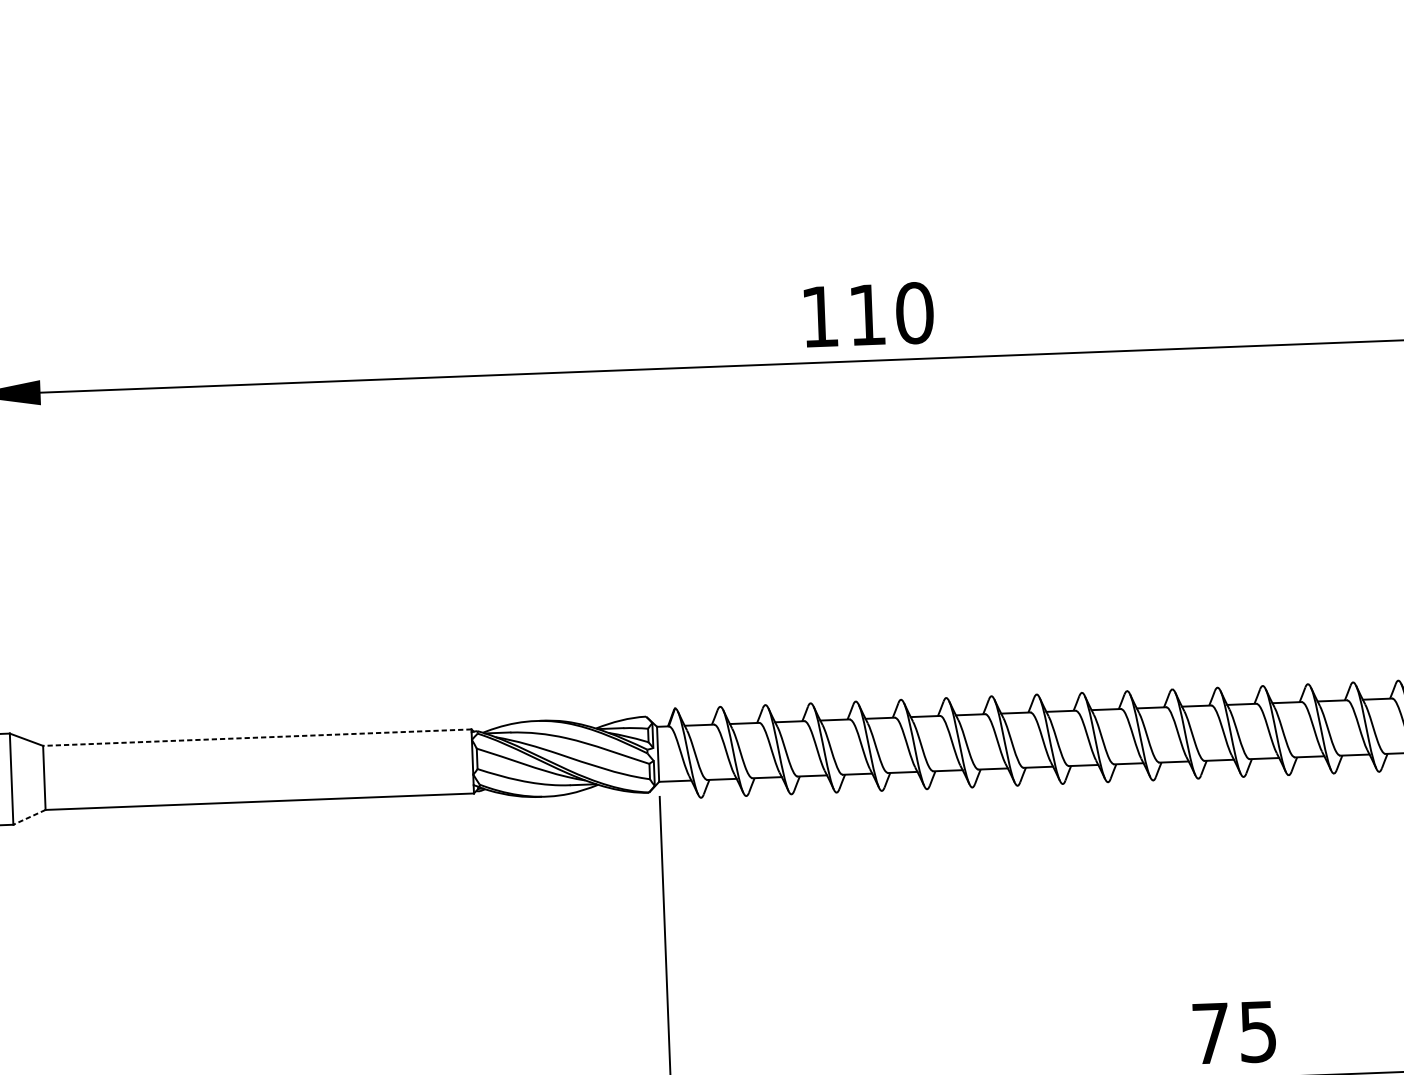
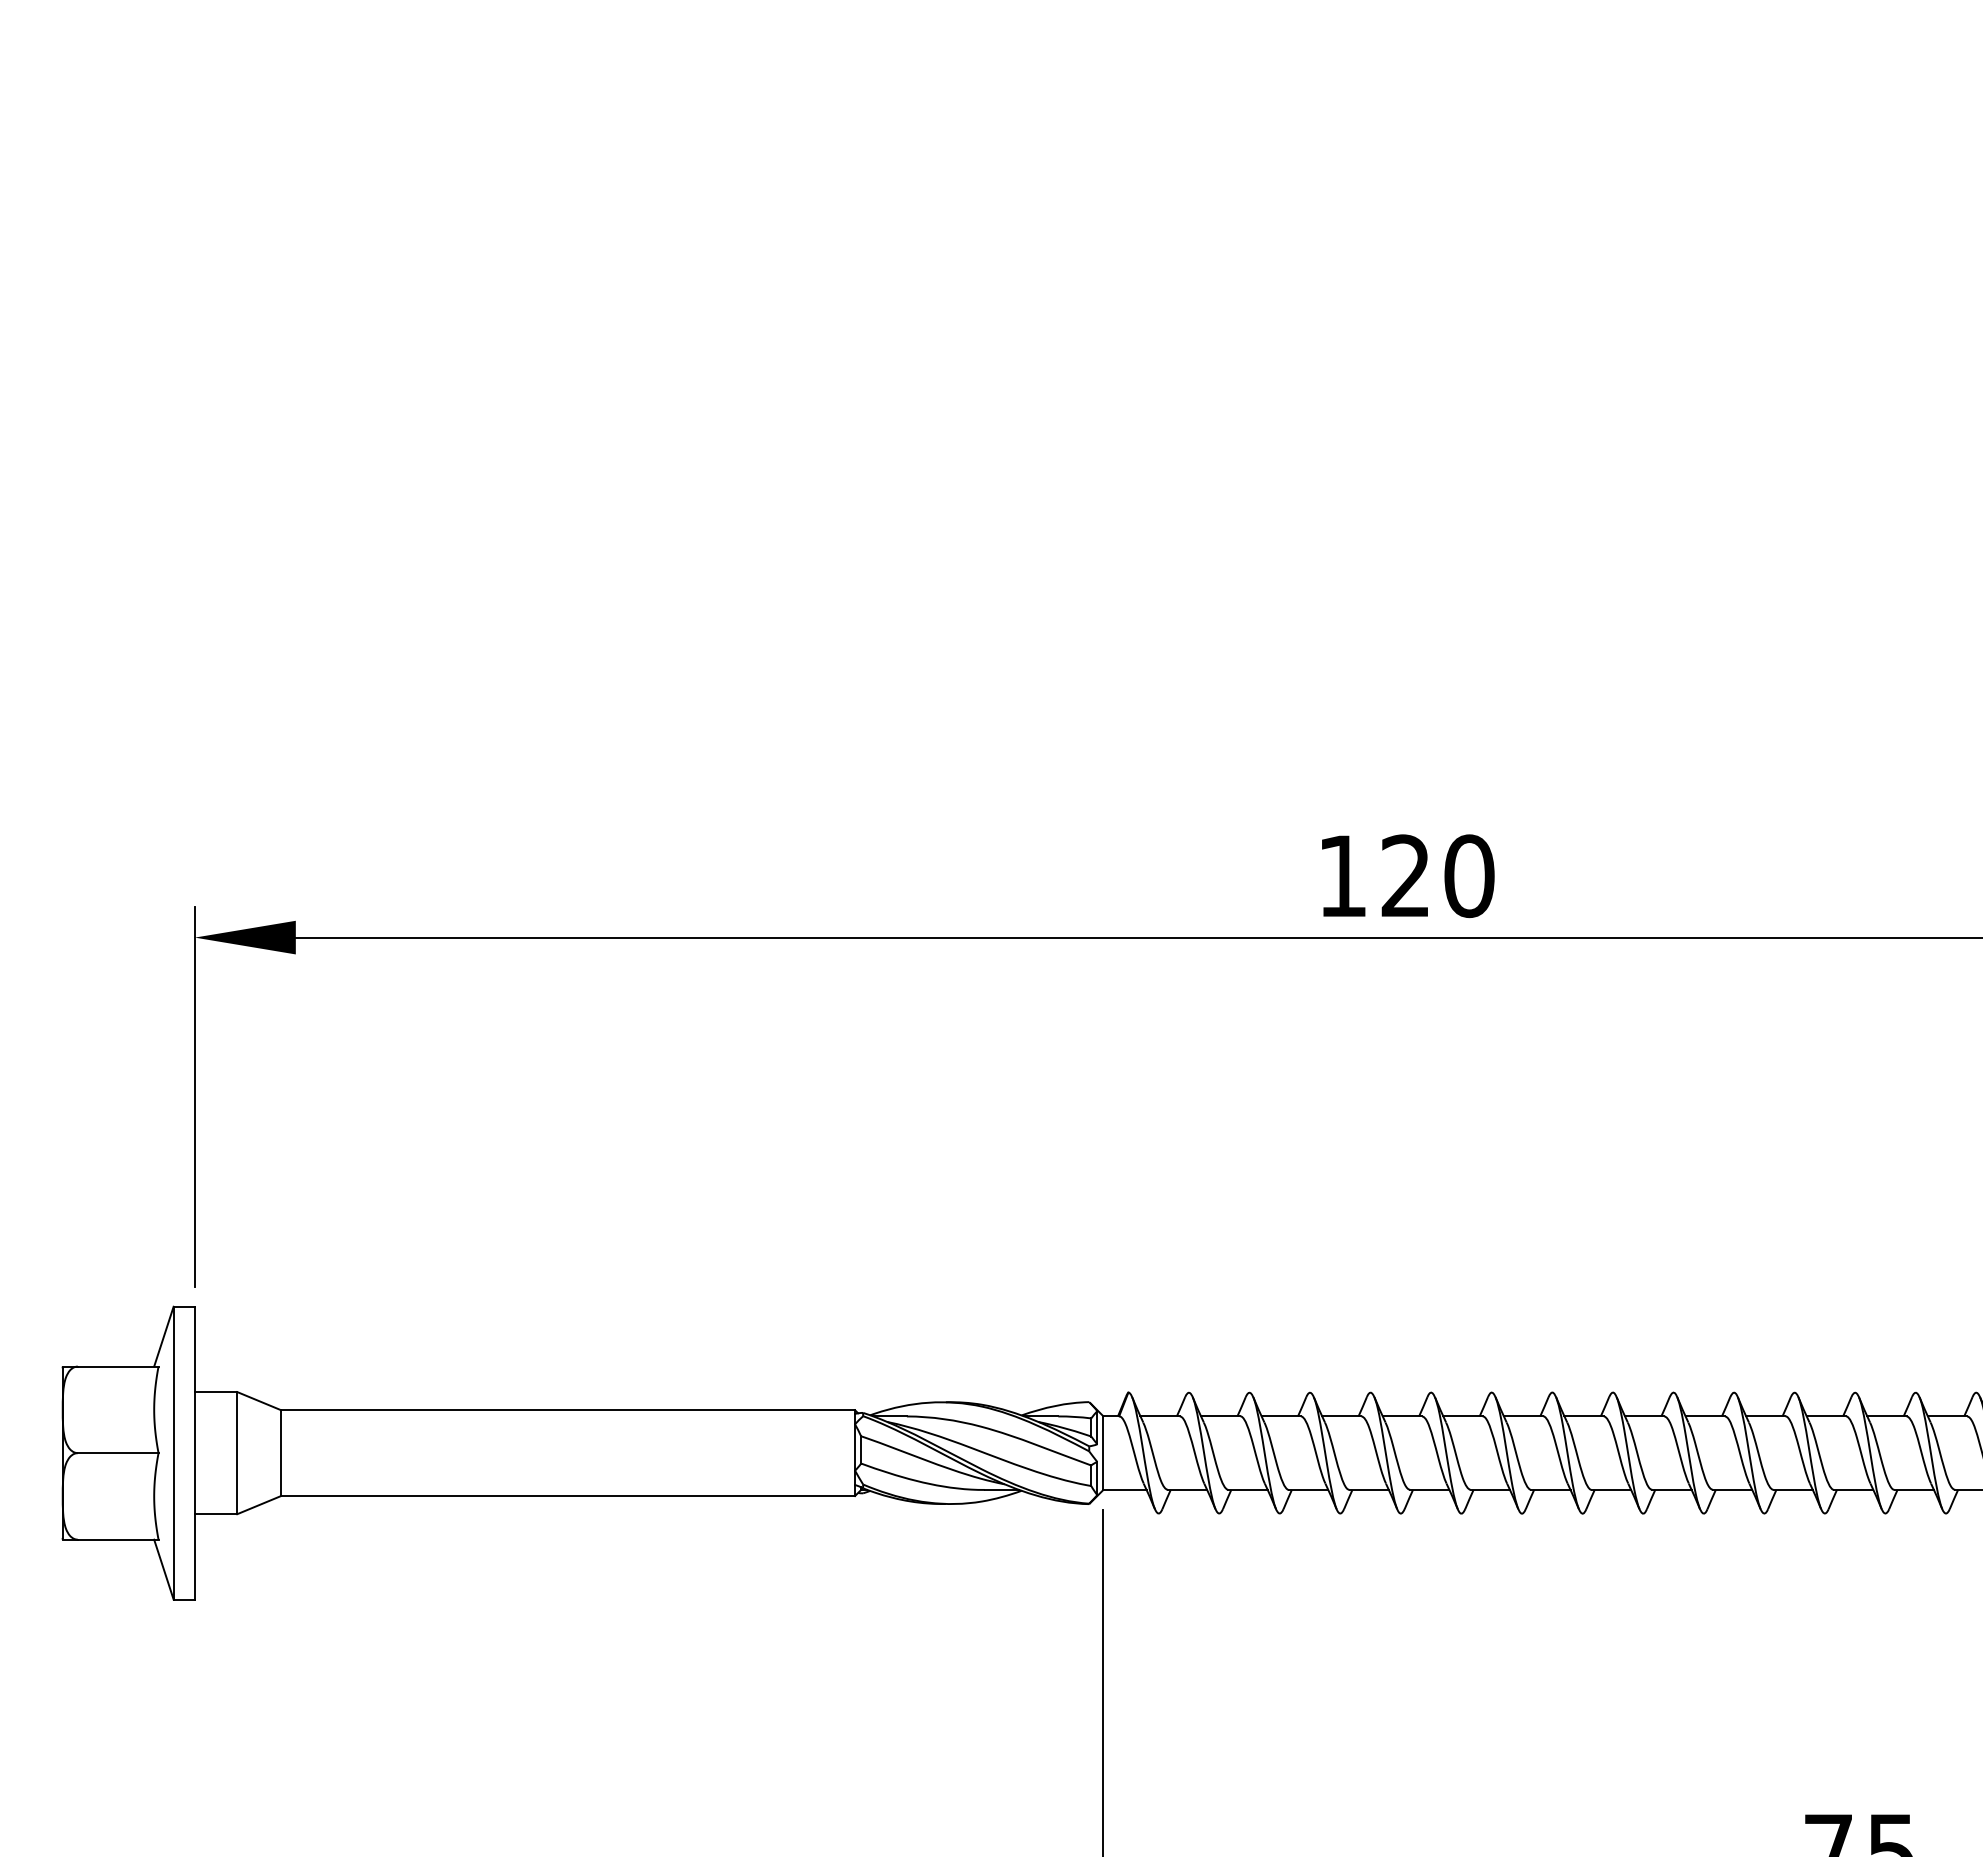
text: (866, 314) -> (1404, 875), 110 -> 120
line: (257, 737) -> (568, 1410), dashed -> solid
line: (29, 817) -> (259, 1505), dashed -> solid

